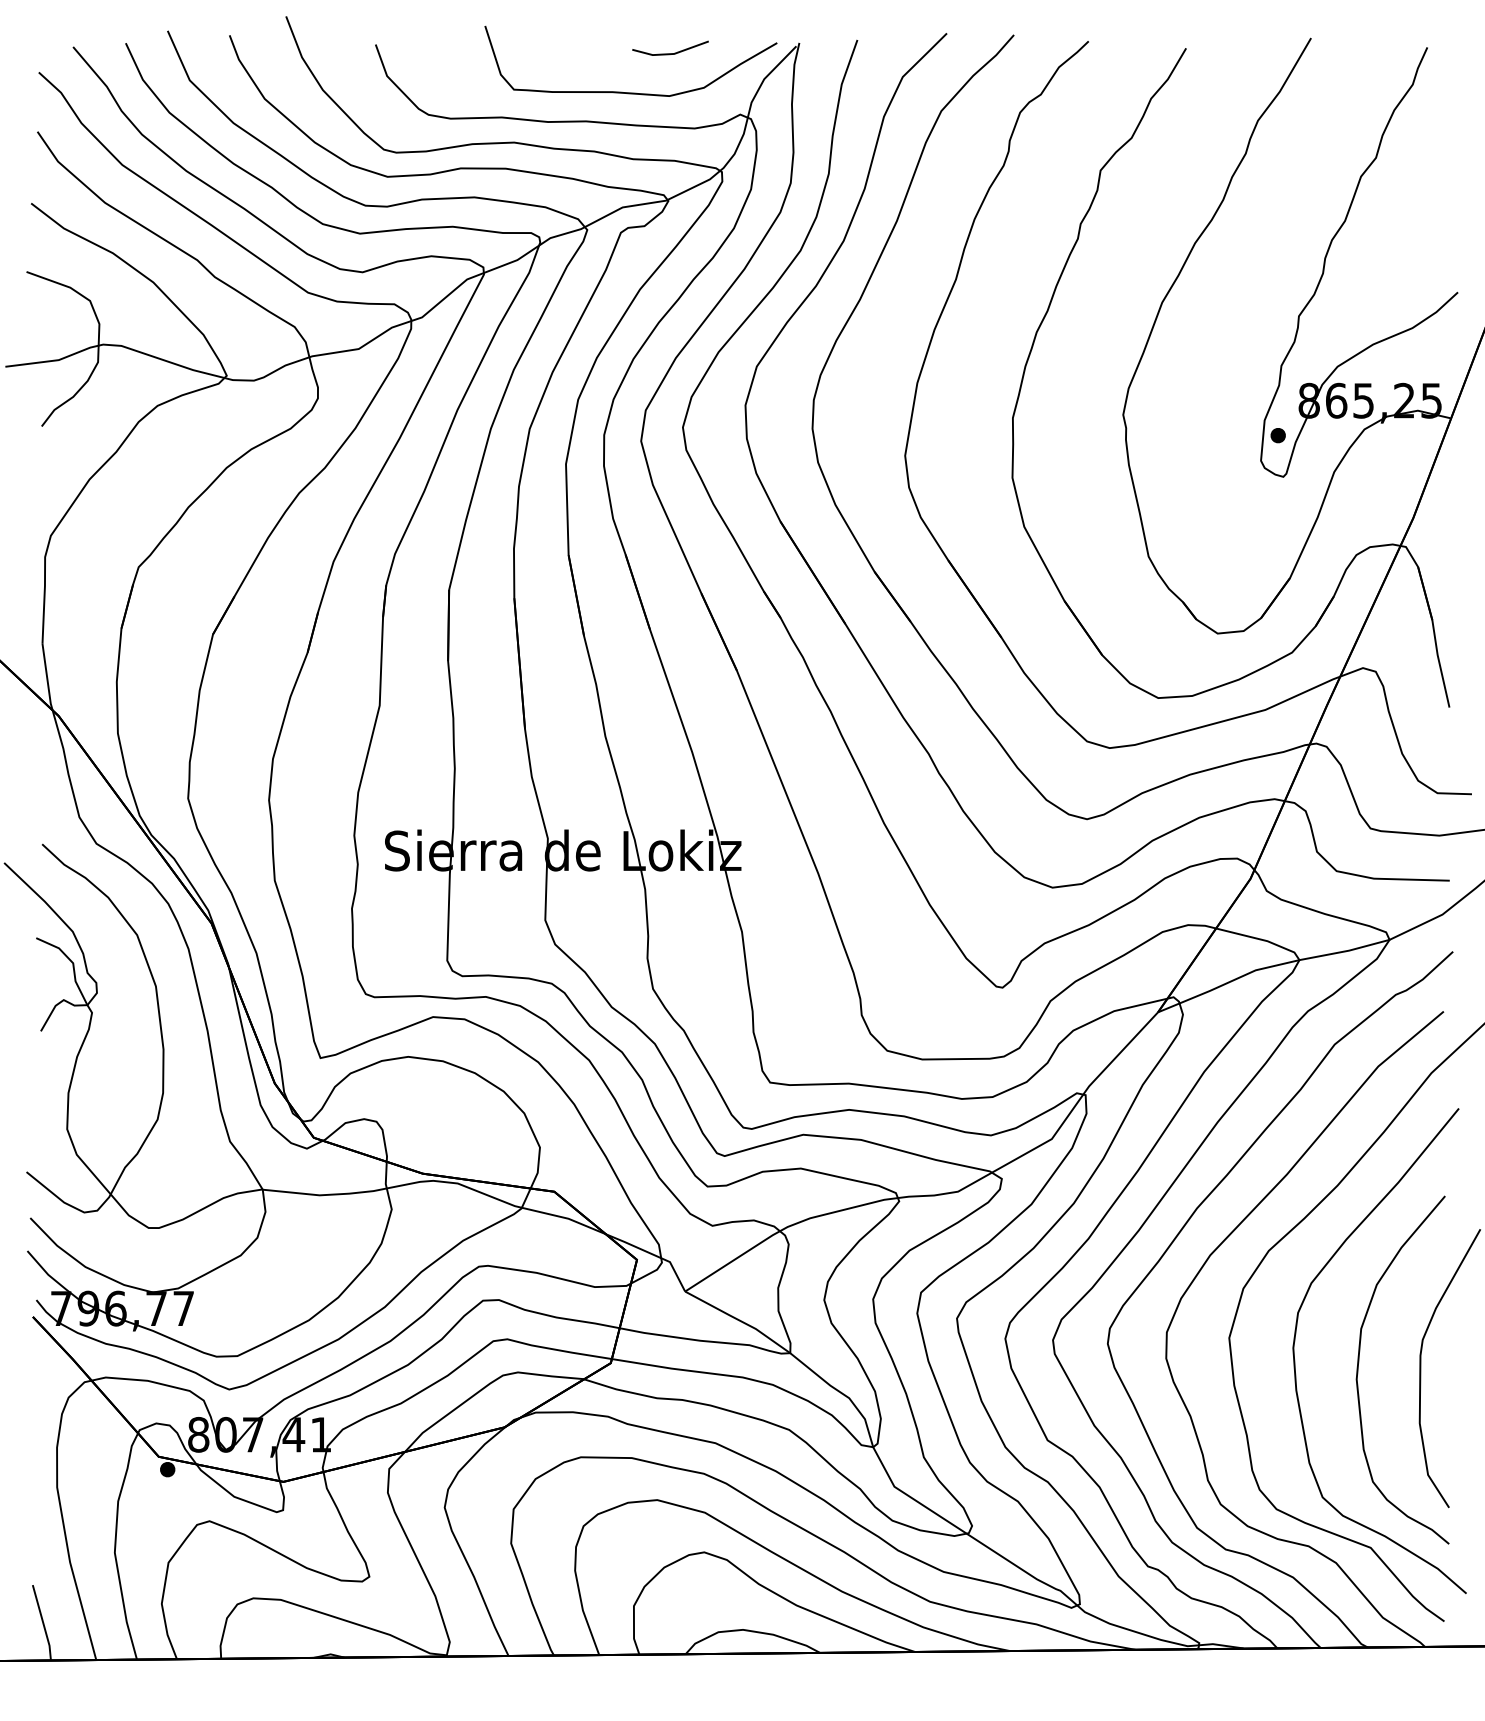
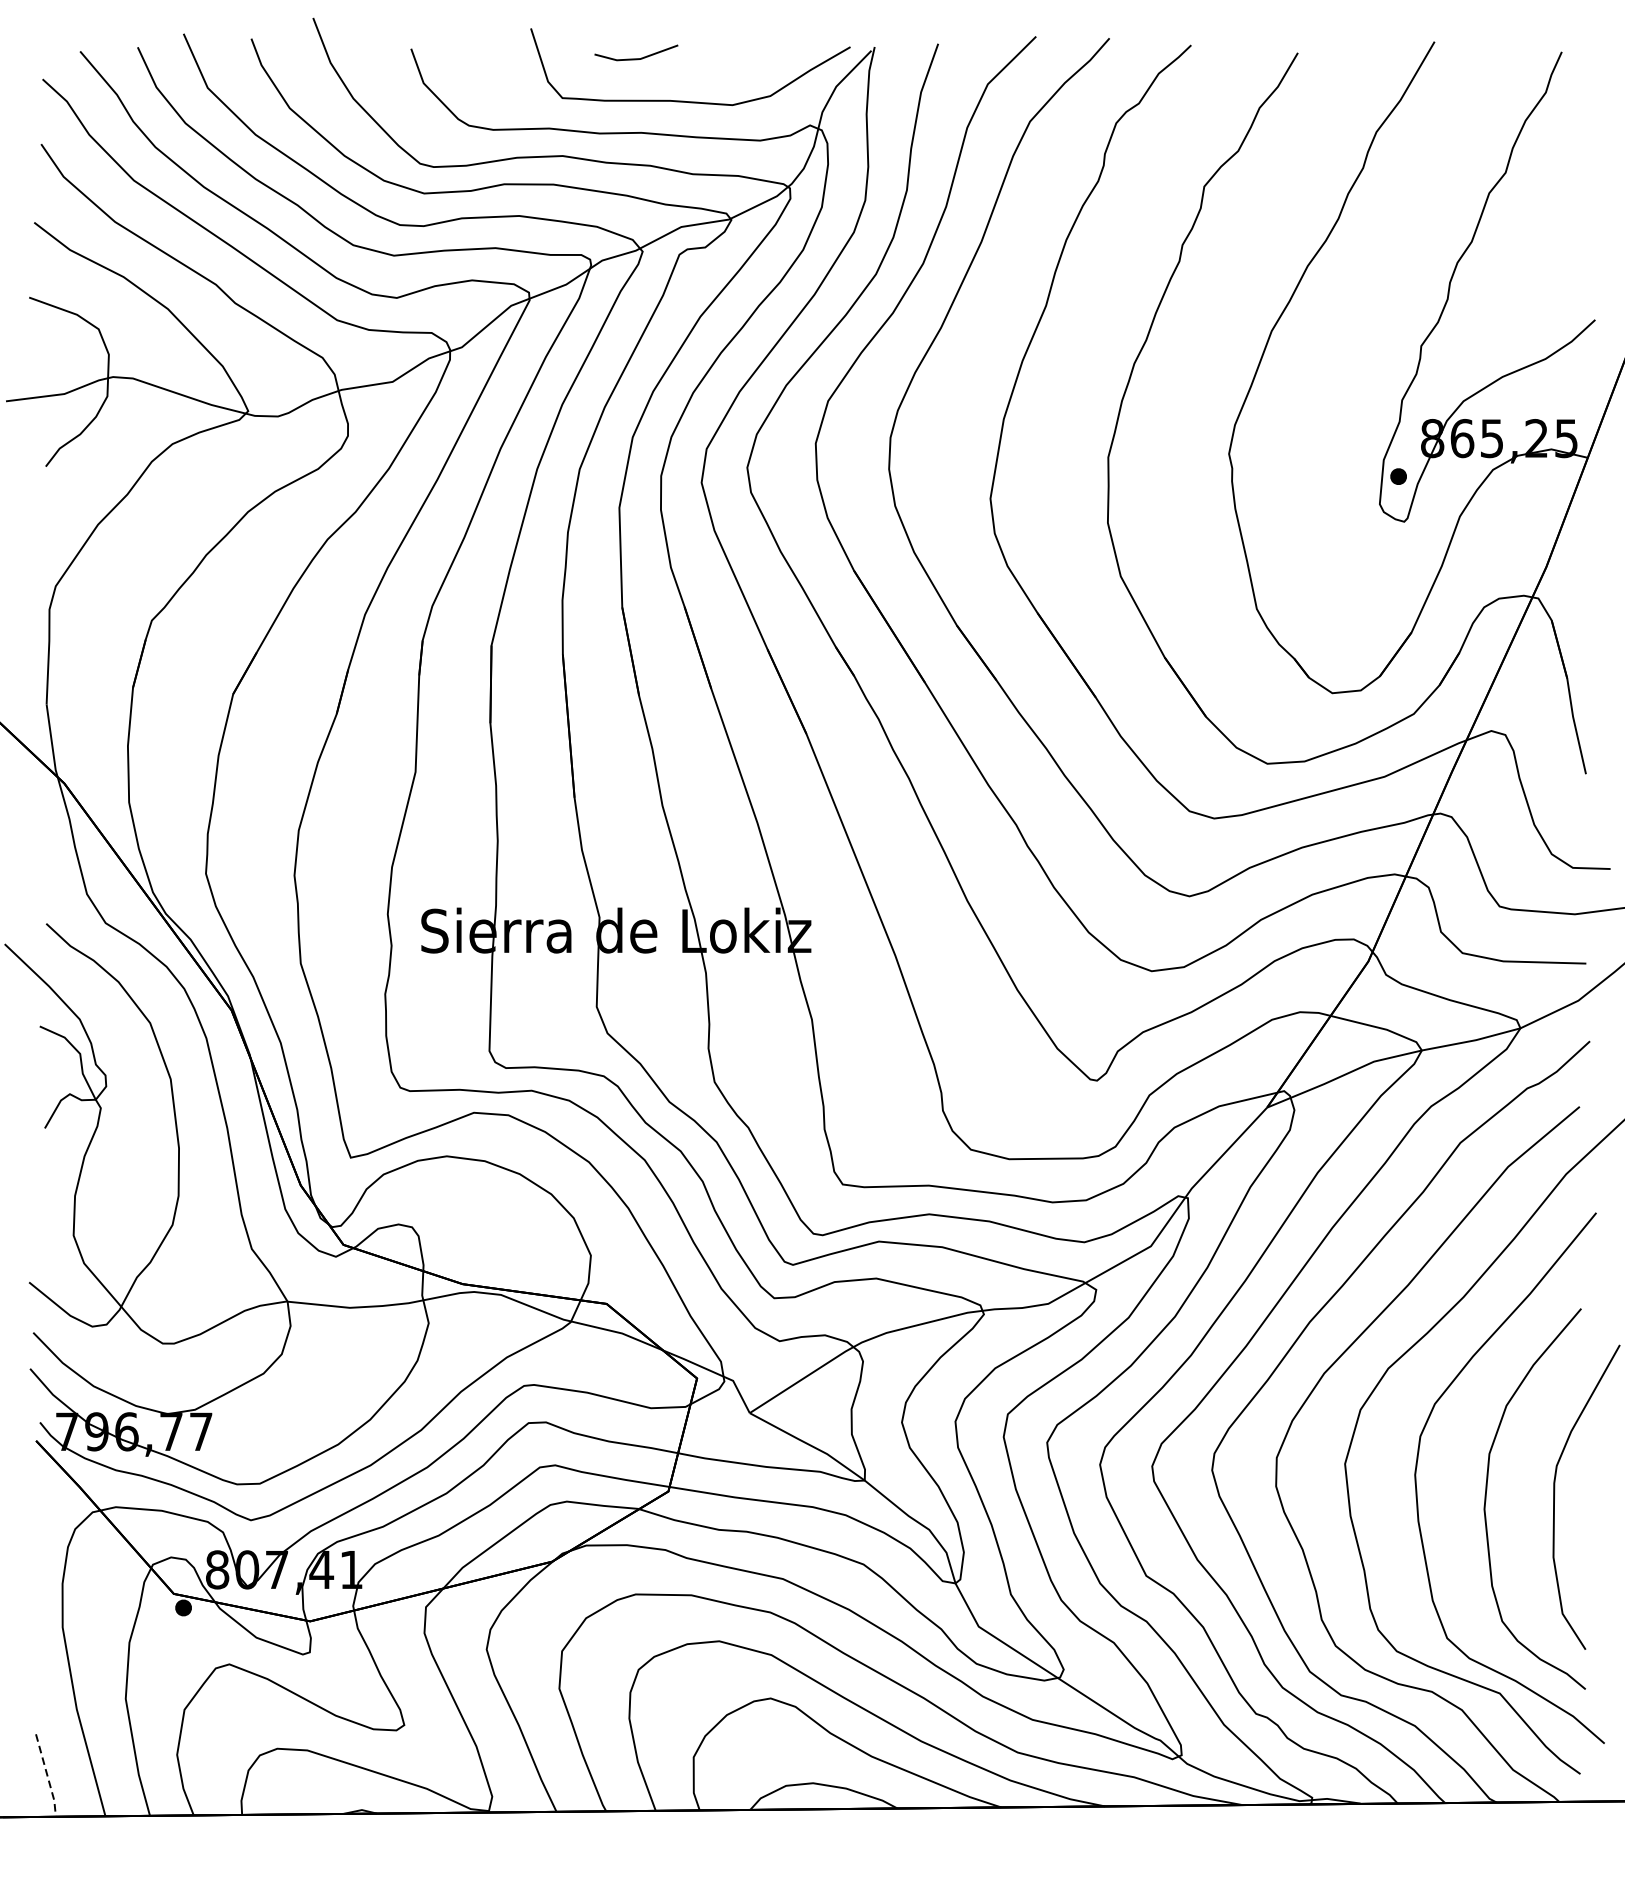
line: (670, 53) -> (636, 58), moved
line: (43, 1623) -> (47, 1776), solid -> dashed

